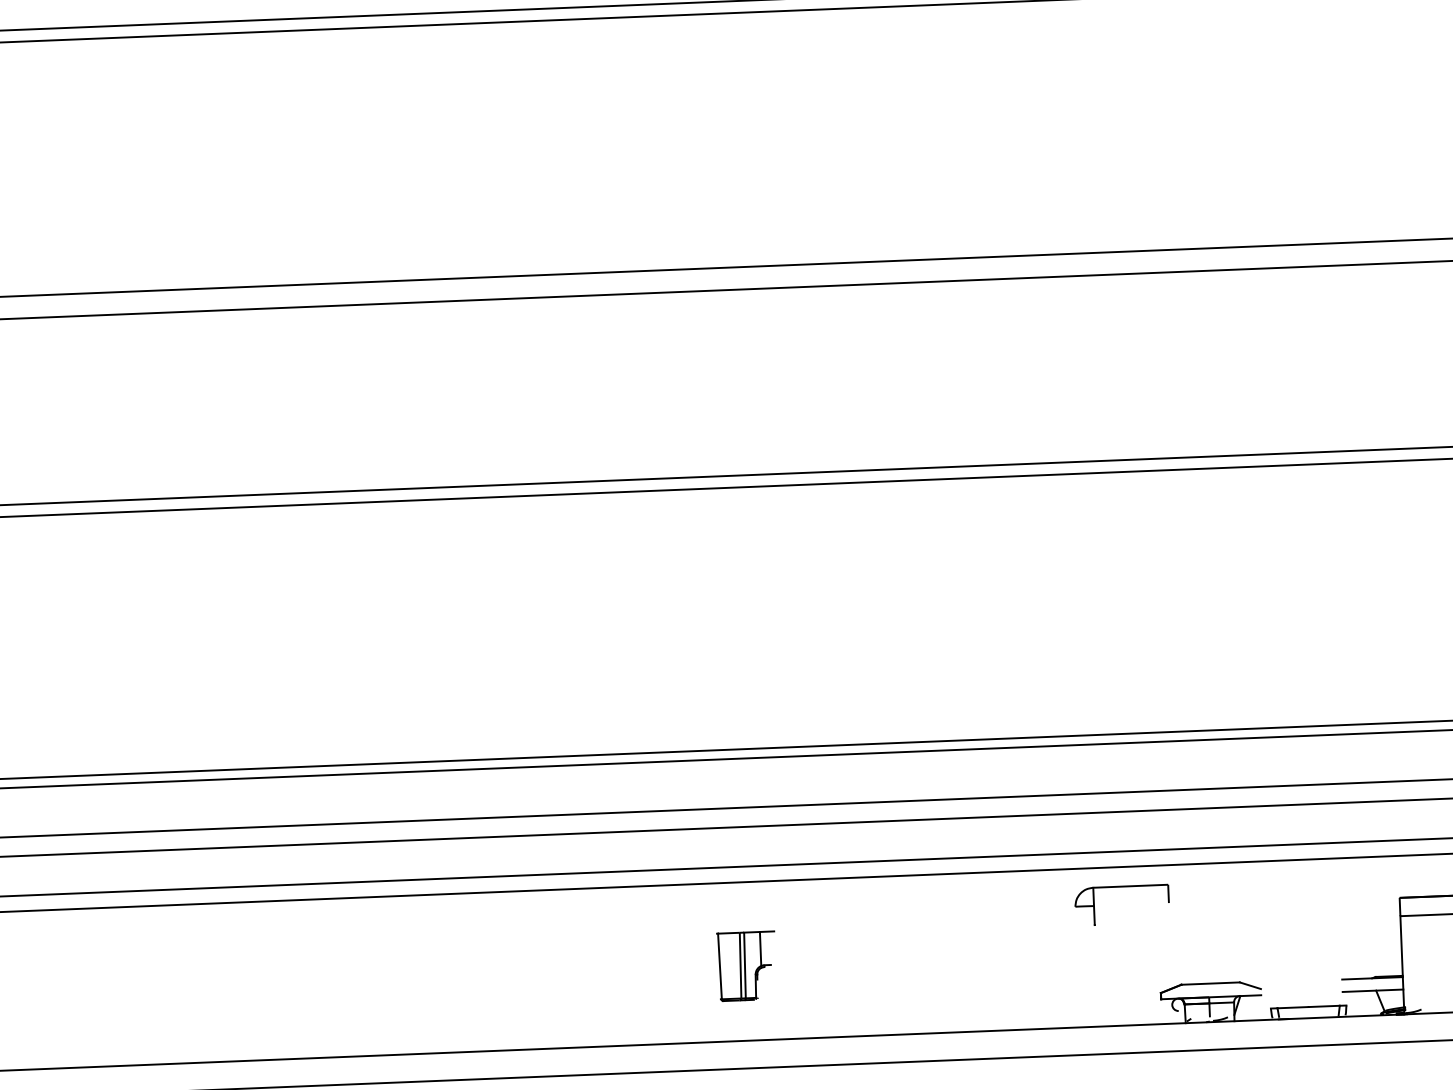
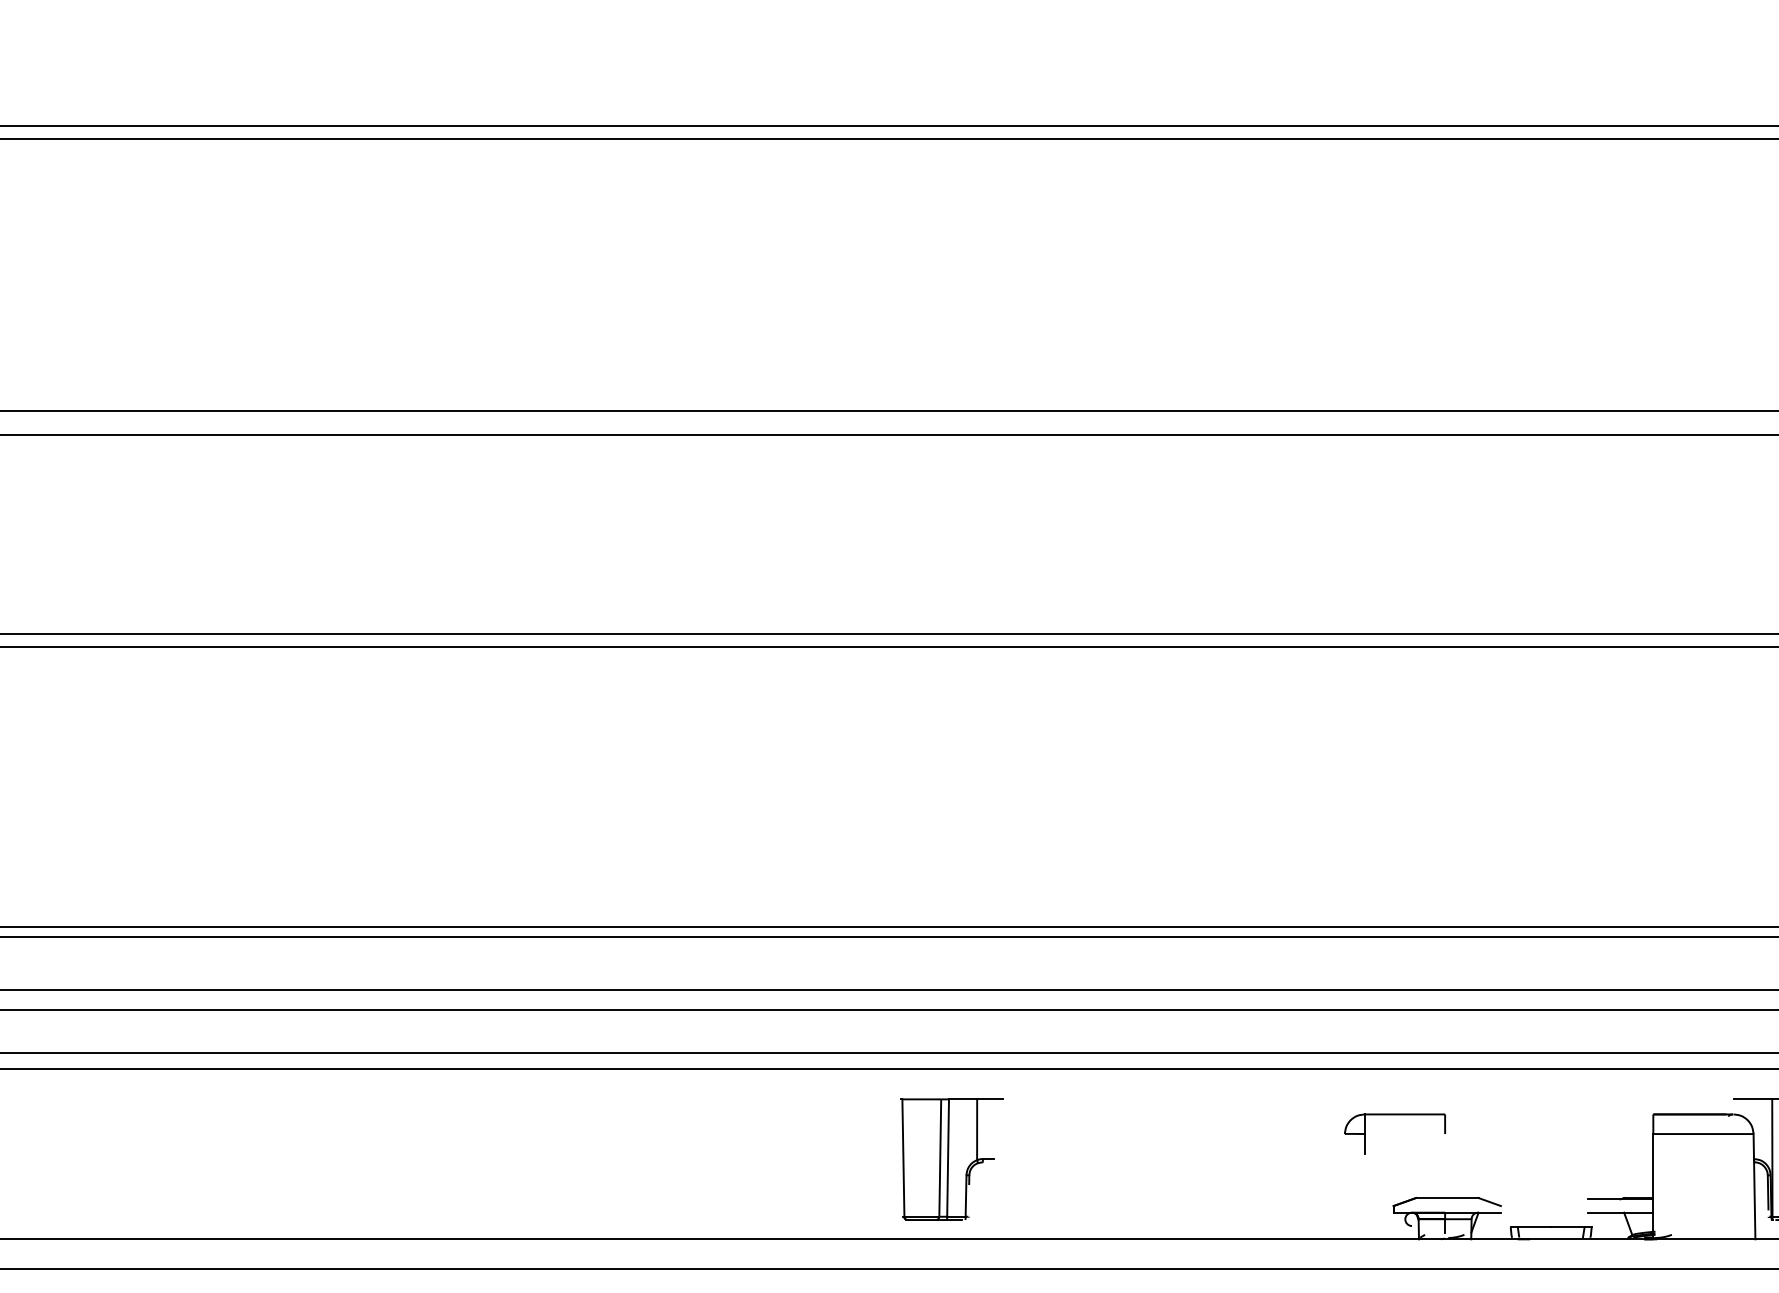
part: (1121, 887) -> (1394, 1115), moved
part: (746, 966) -> (951, 1159), size x1.67

